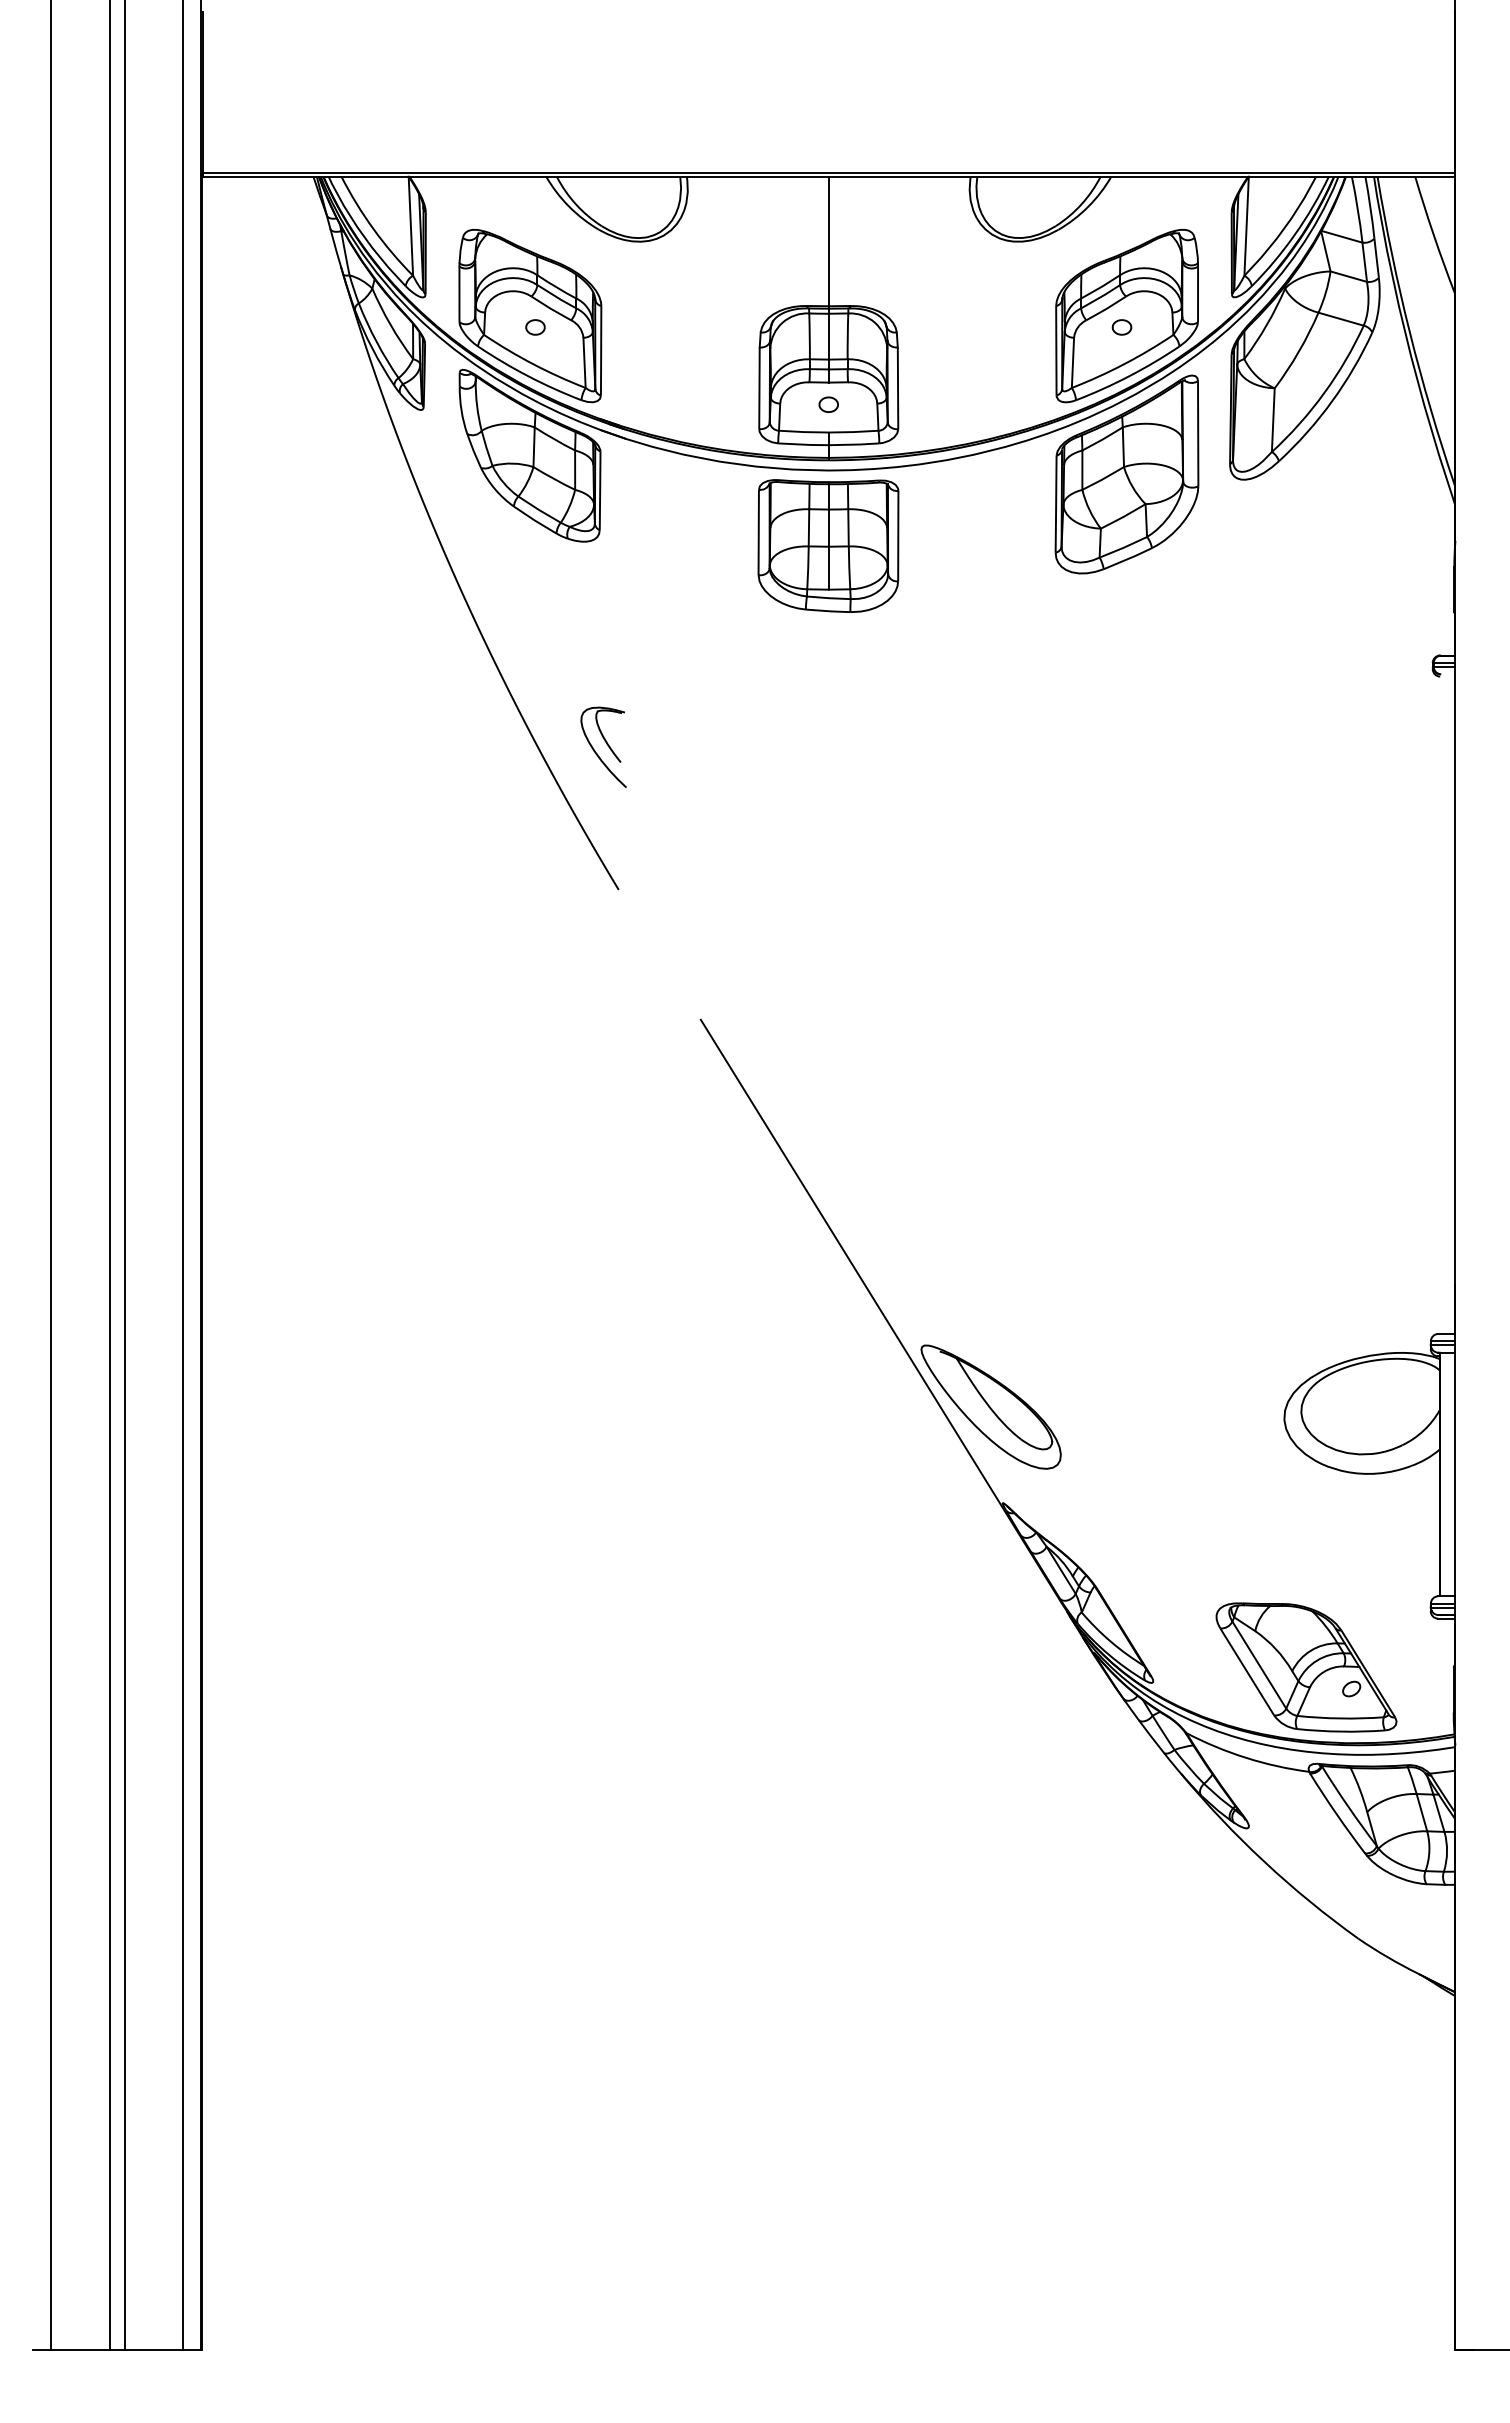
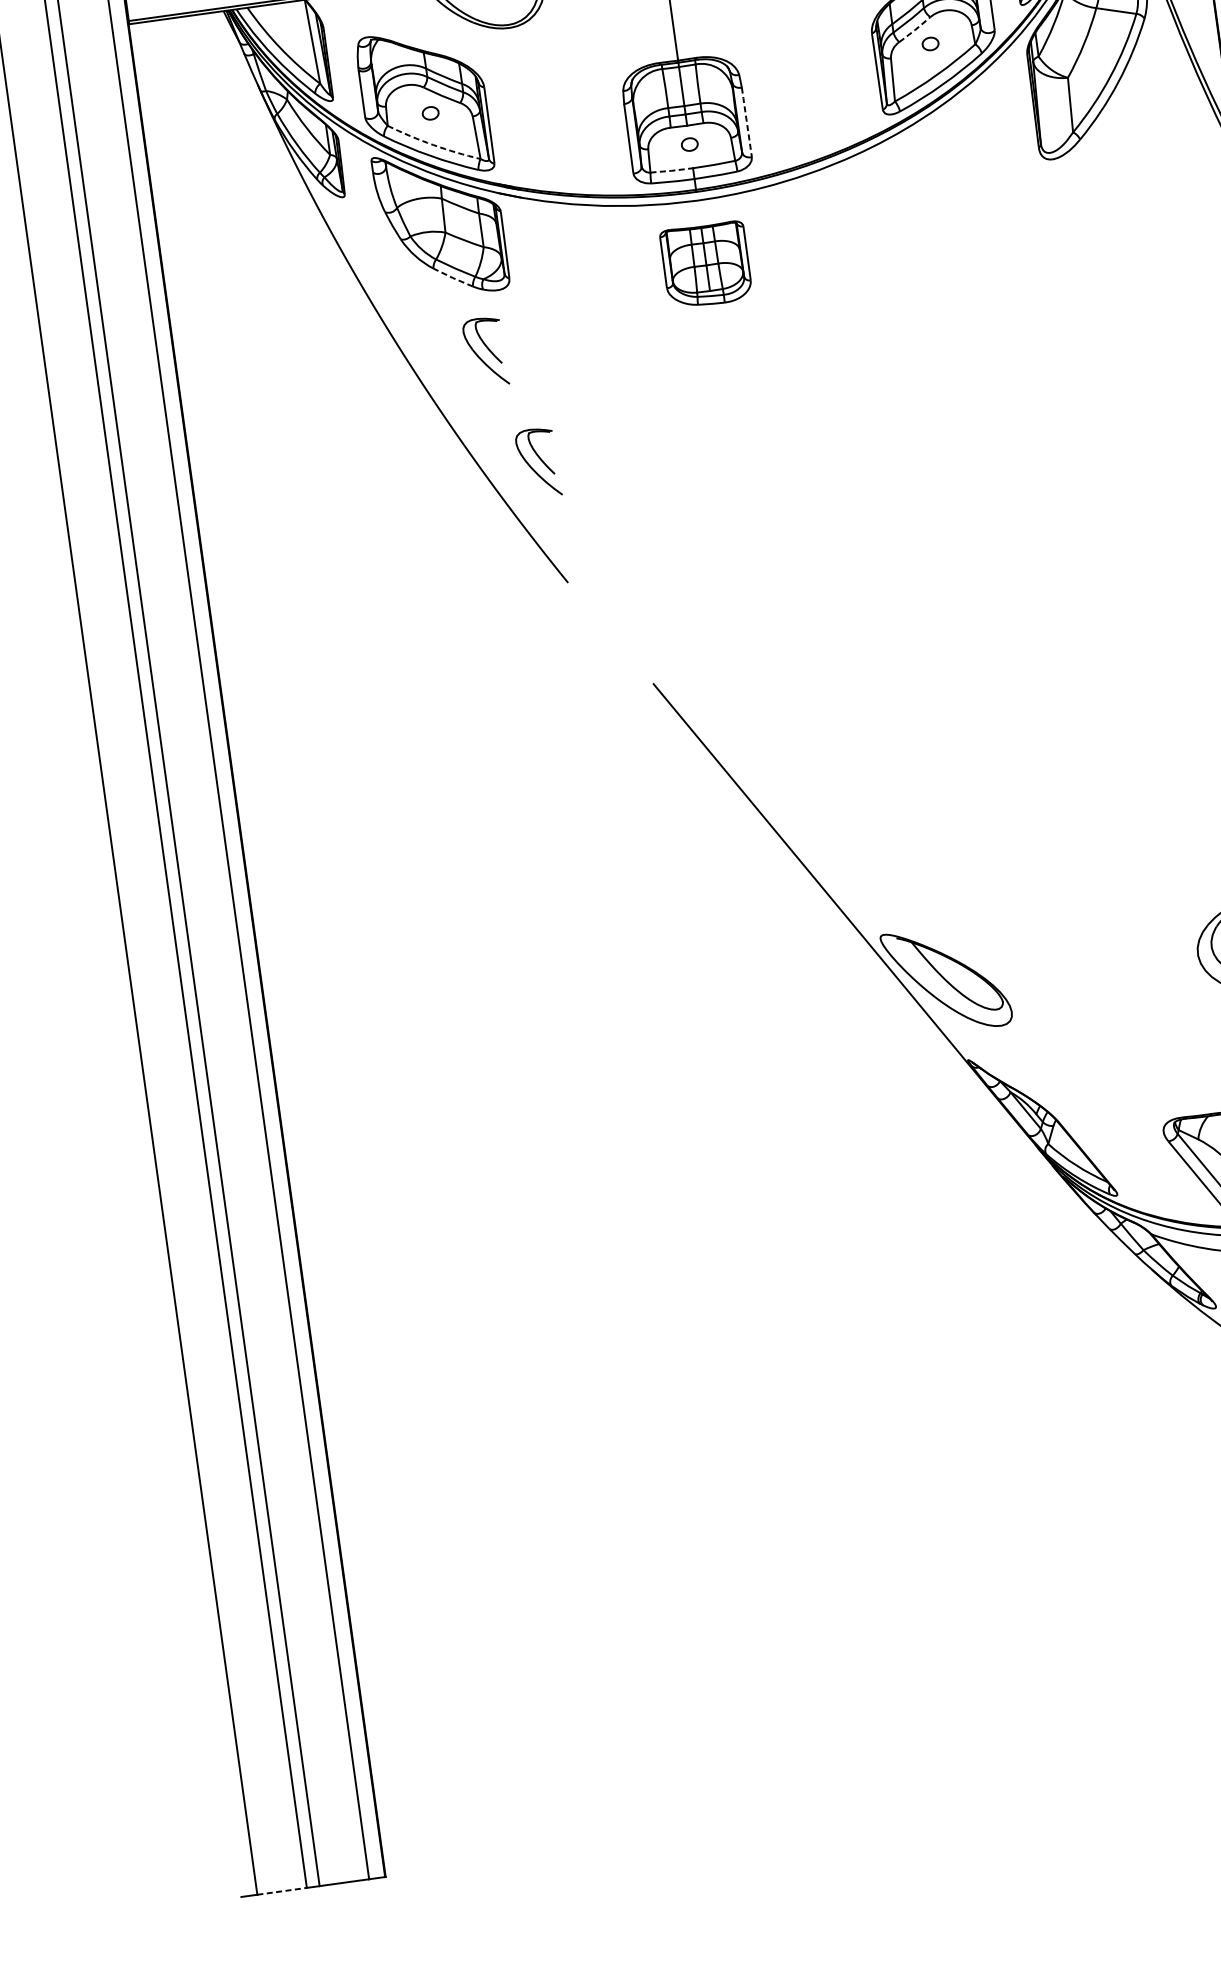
line: (1106, 308) -> (915, 29), solid -> dashed
arc: (533, 364) -> (433, 145), solid -> dashed
line: (898, 388) -> (747, 122), solid -> dashed
line: (803, 432) -> (671, 171), solid -> dashed
part: (1126, 474) -> (951, 168), removed
line: (534, 520) -> (452, 278), solid -> dashed
part: (828, 545) -> (706, 264), size x0.7
part: (560, 610) -> (485, 351), added
line: (80, 2350) -> (282, 1891), solid -> dashed

